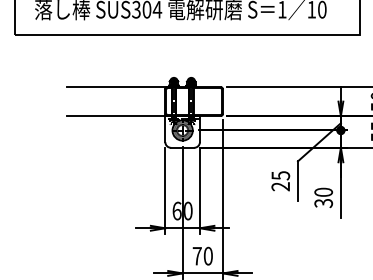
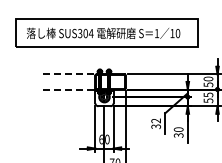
line: (116, 87) -> (69, 74), solid -> dashed
line: (116, 116) -> (69, 89), solid -> dashed
text: (279, 180) -> (155, 123), 25 -> 32

